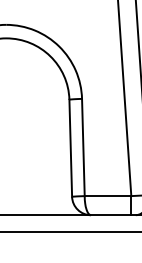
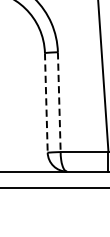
line: (83, 147) -> (59, 102), solid -> dashed
line: (70, 148) -> (46, 103), solid -> dashed

